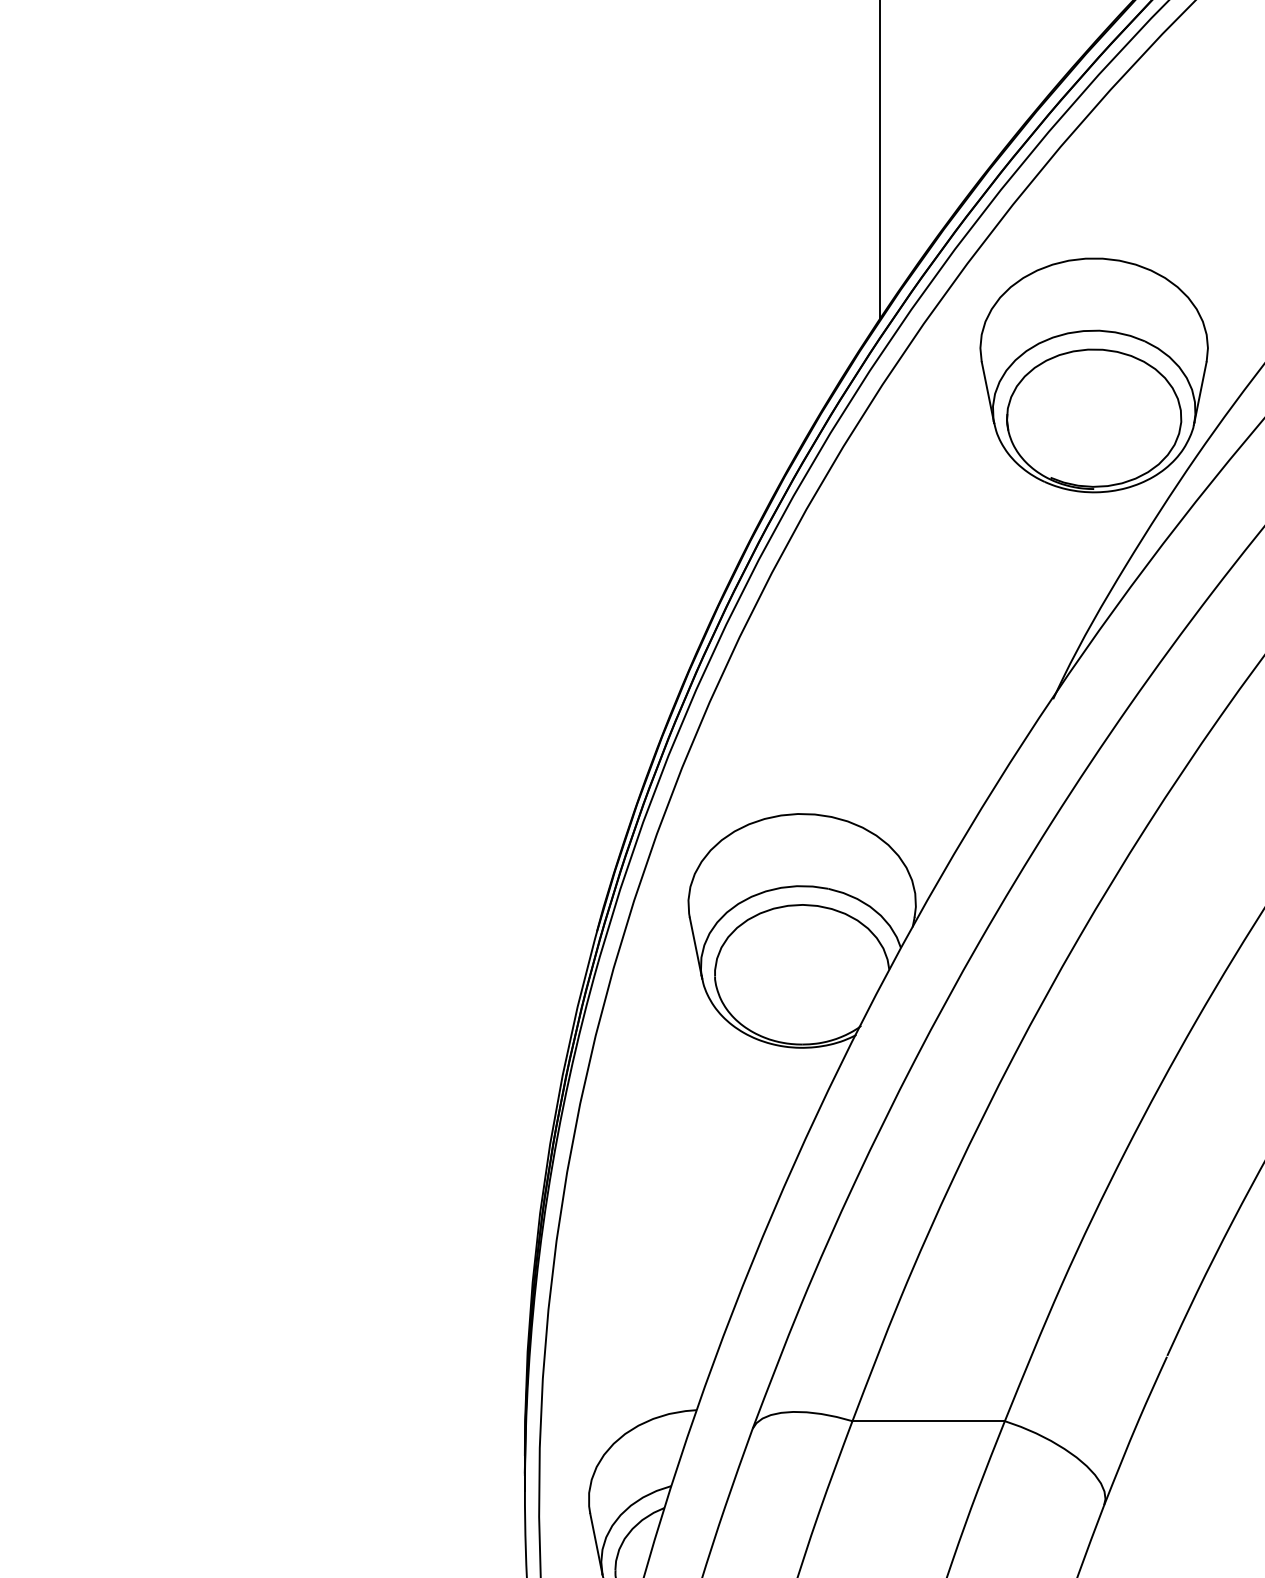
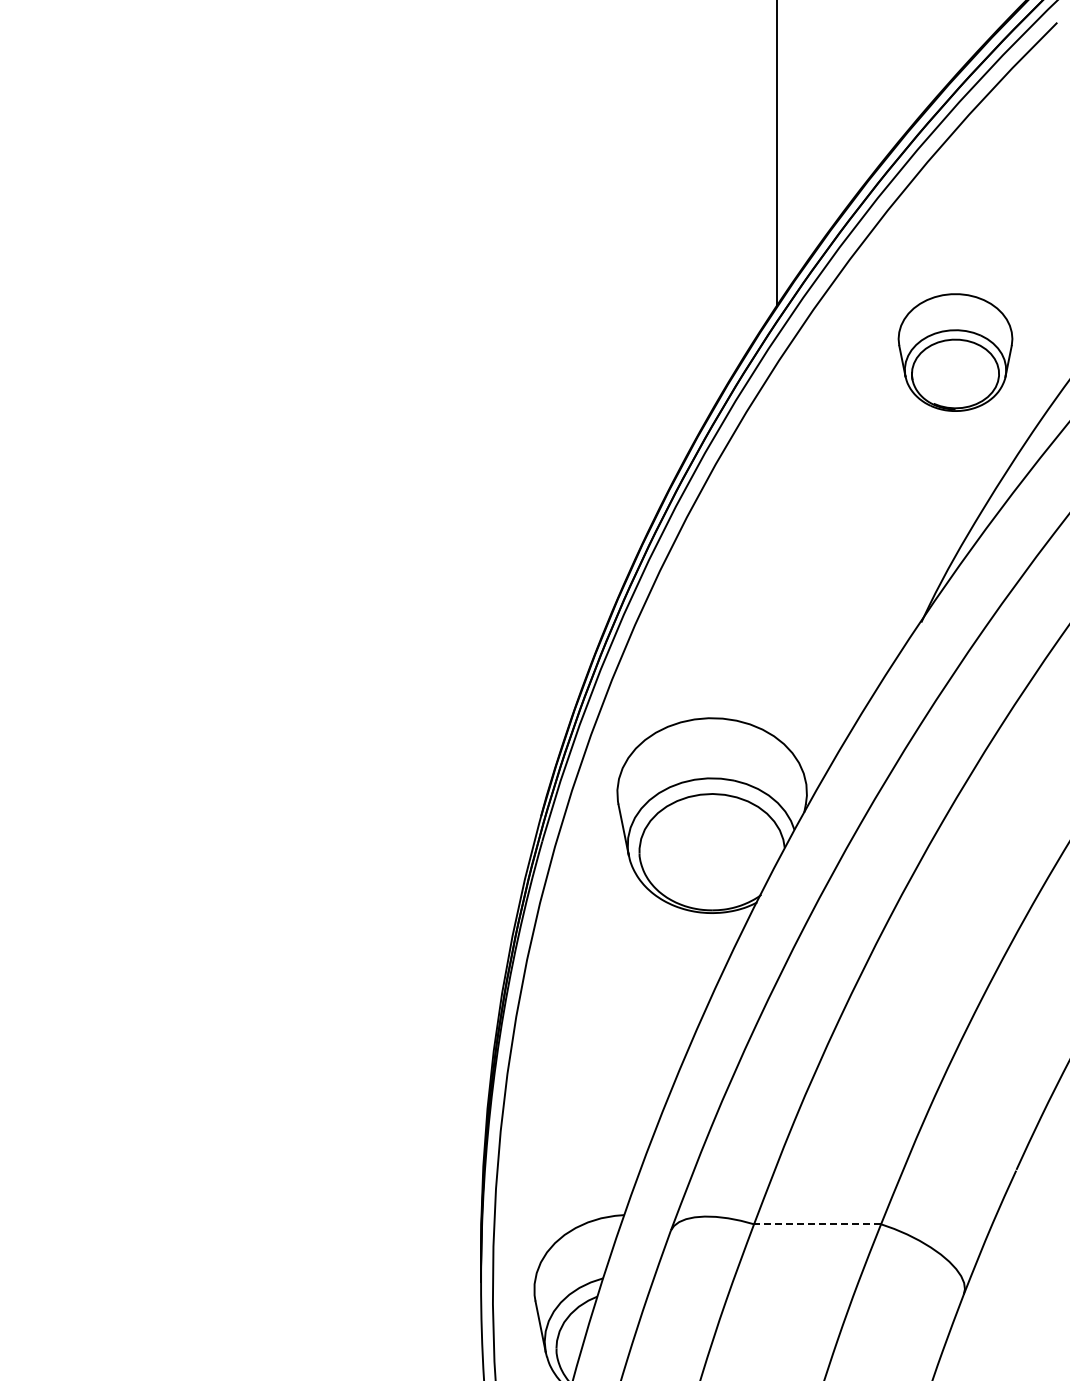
part: (1094, 375) -> (955, 352), size x0.6
line: (928, 1421) -> (817, 1224), solid -> dashed

